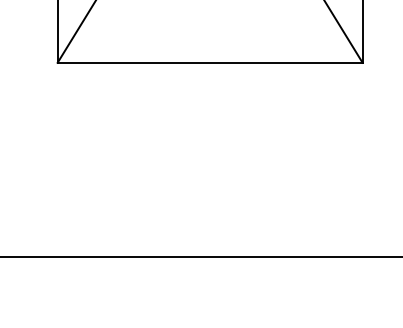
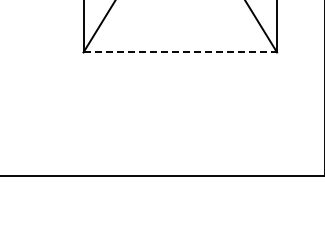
line: (210, 62) -> (180, 52), solid -> dashed

